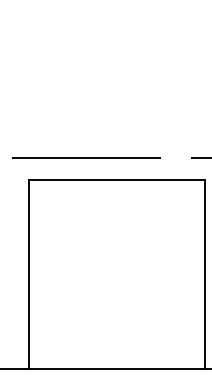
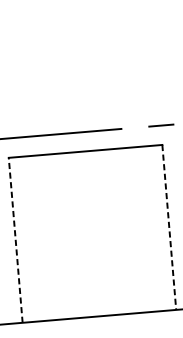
line: (29, 274) -> (15, 240), solid -> dashed
line: (204, 275) -> (168, 228), solid -> dashed

